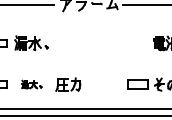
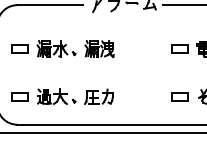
part: (138, 42) -> (179, 48), added
part: (68, 43) -> (99, 49), added
part: (31, 84) -> (56, 96), size x1.67
part: (138, 84) -> (179, 96), size x0.71

